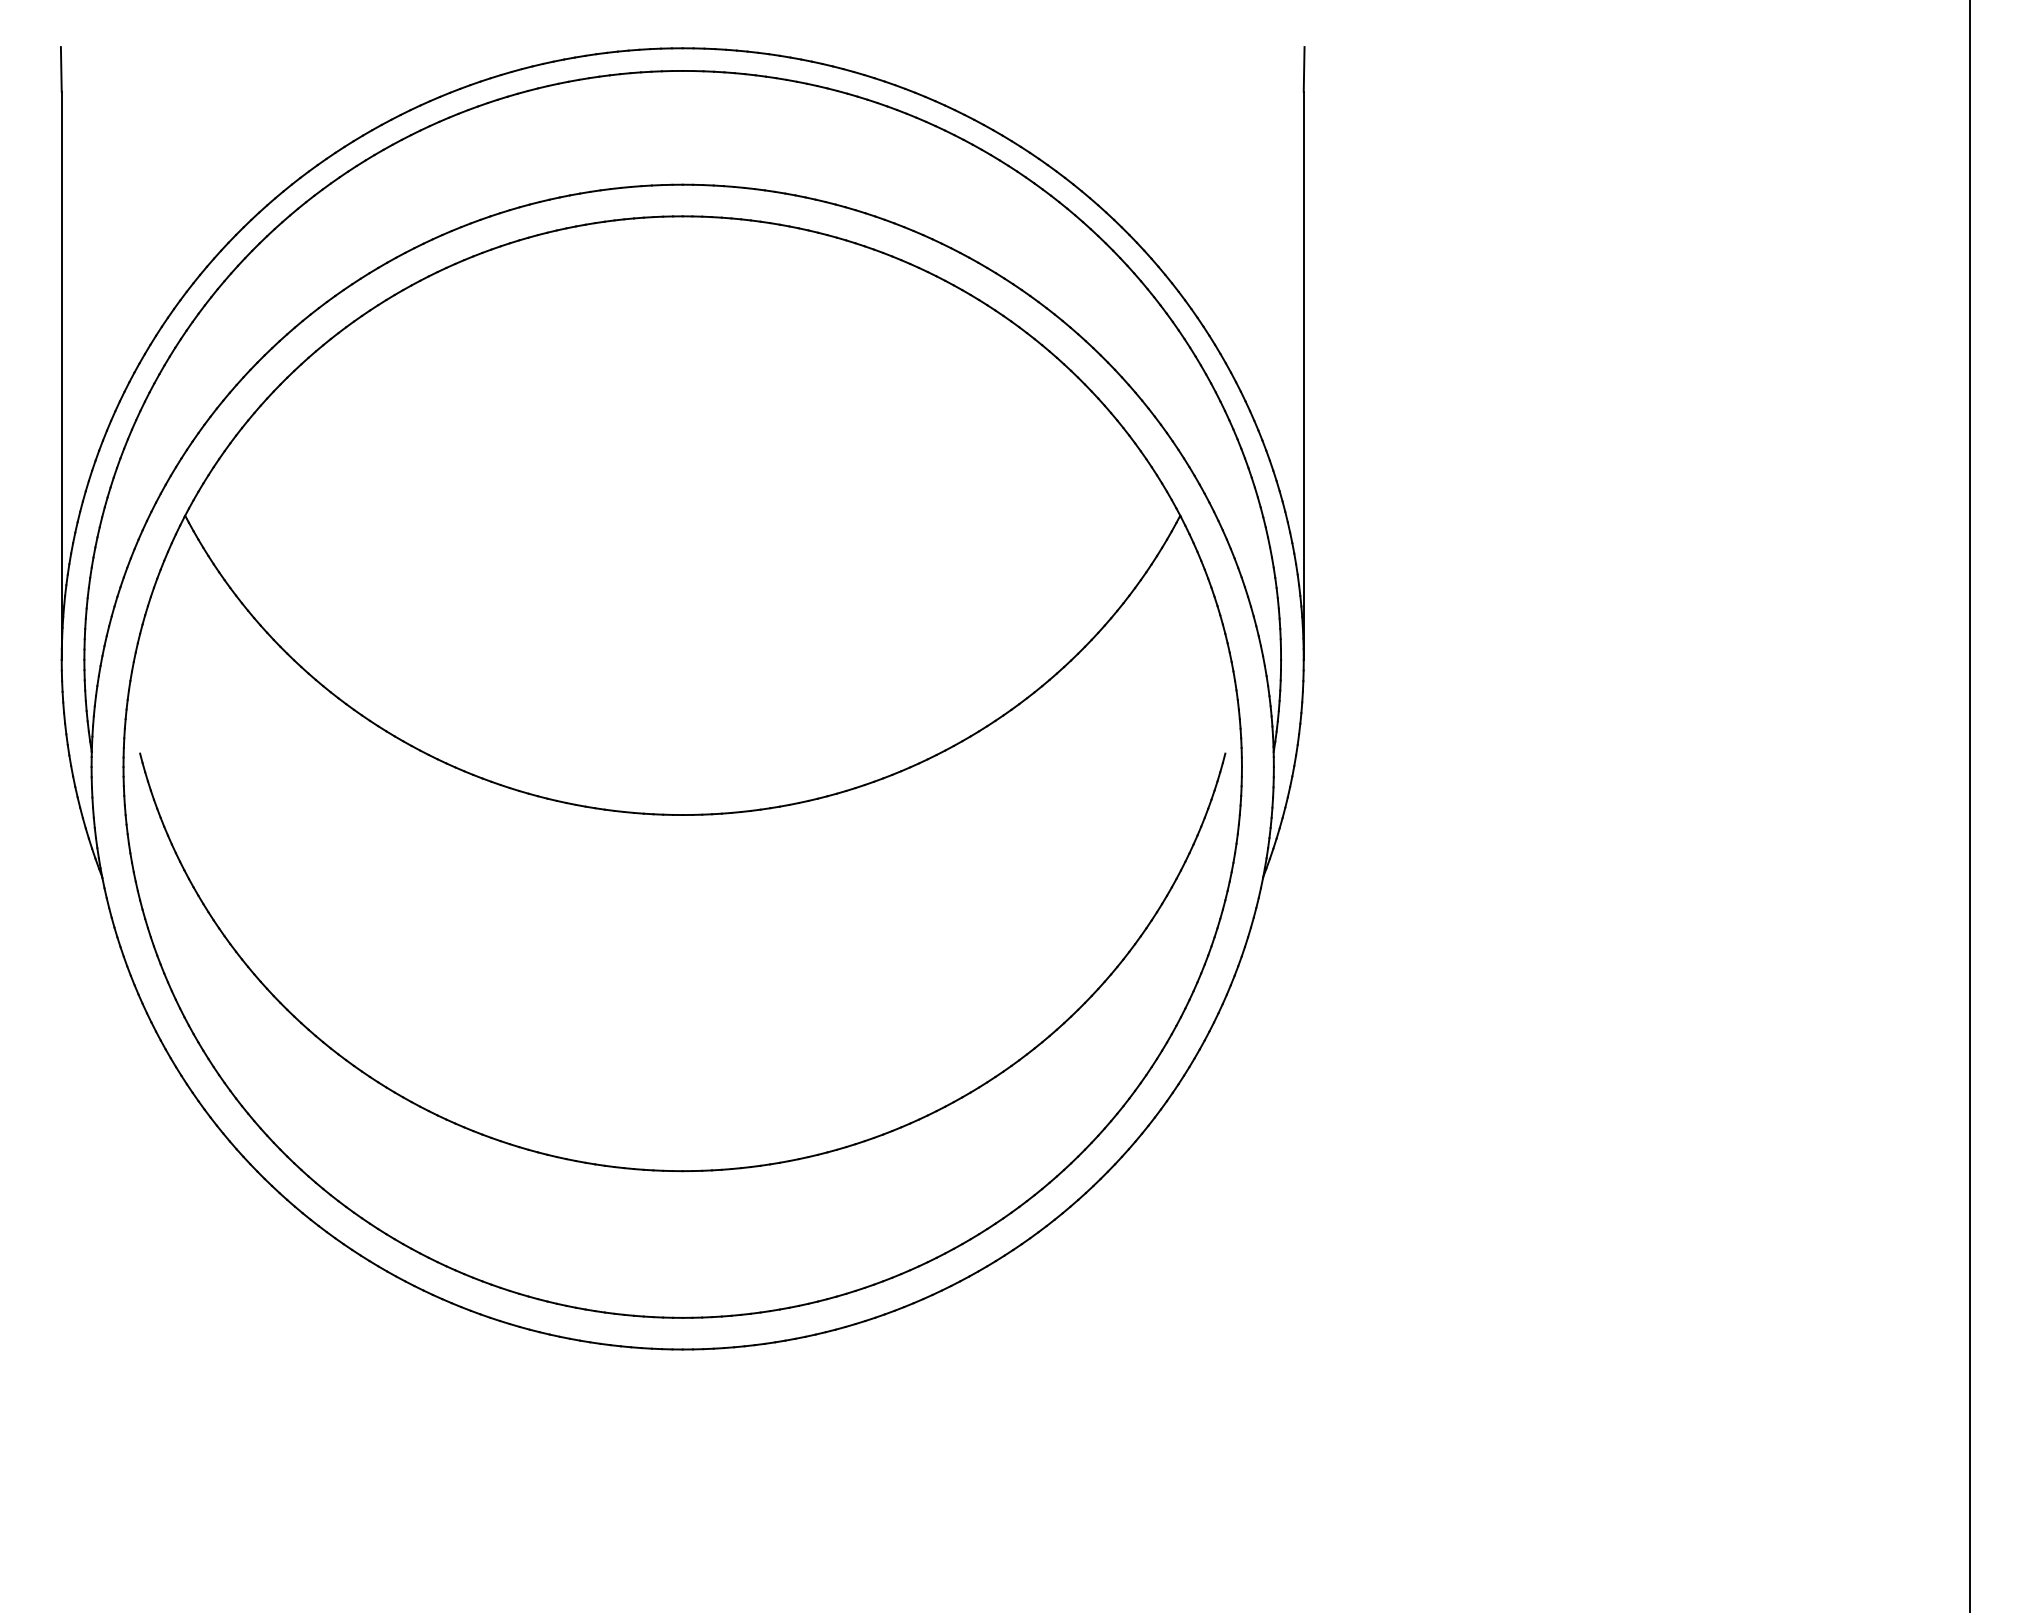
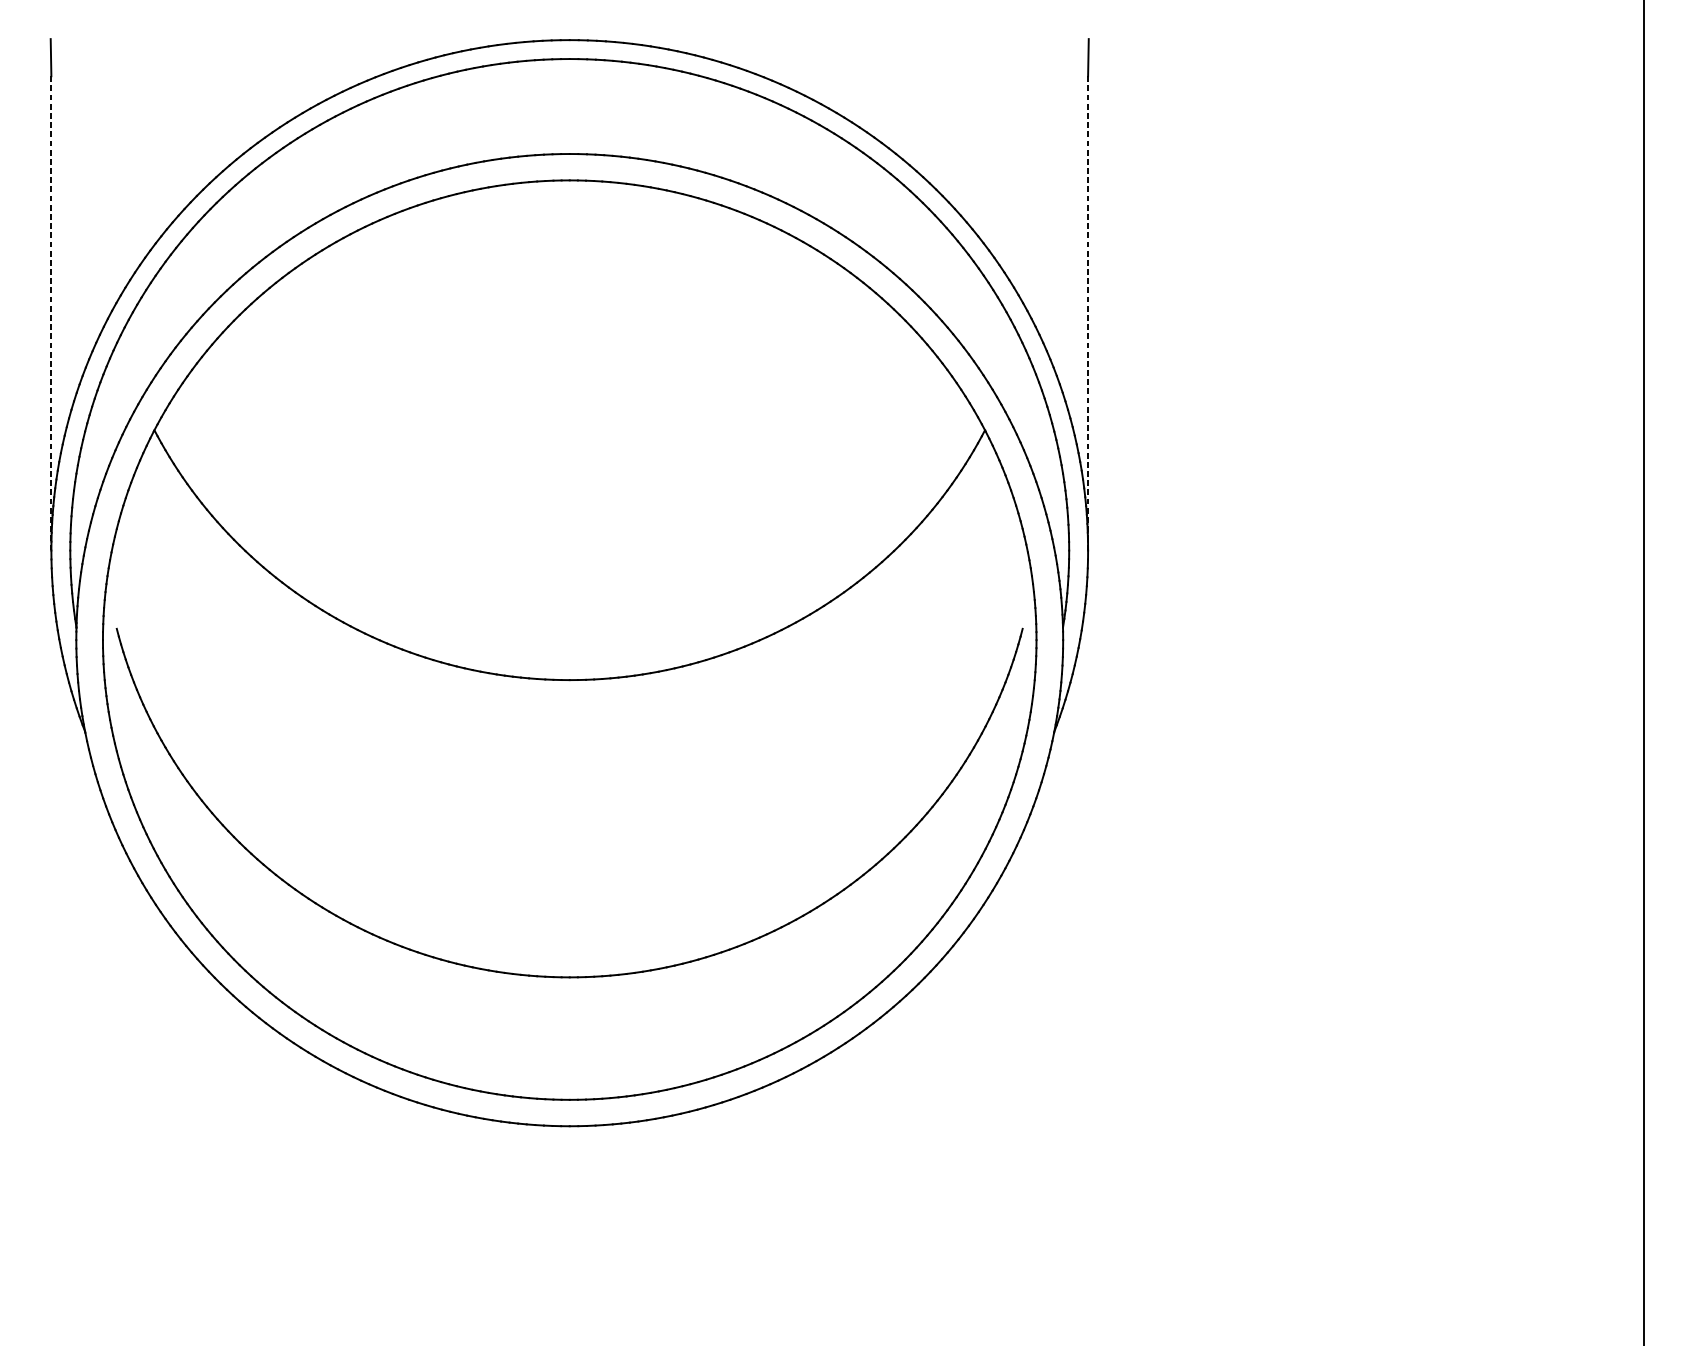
line: (61, 376) -> (51, 314), solid -> dashed
line: (1303, 376) -> (1087, 314), solid -> dashed

